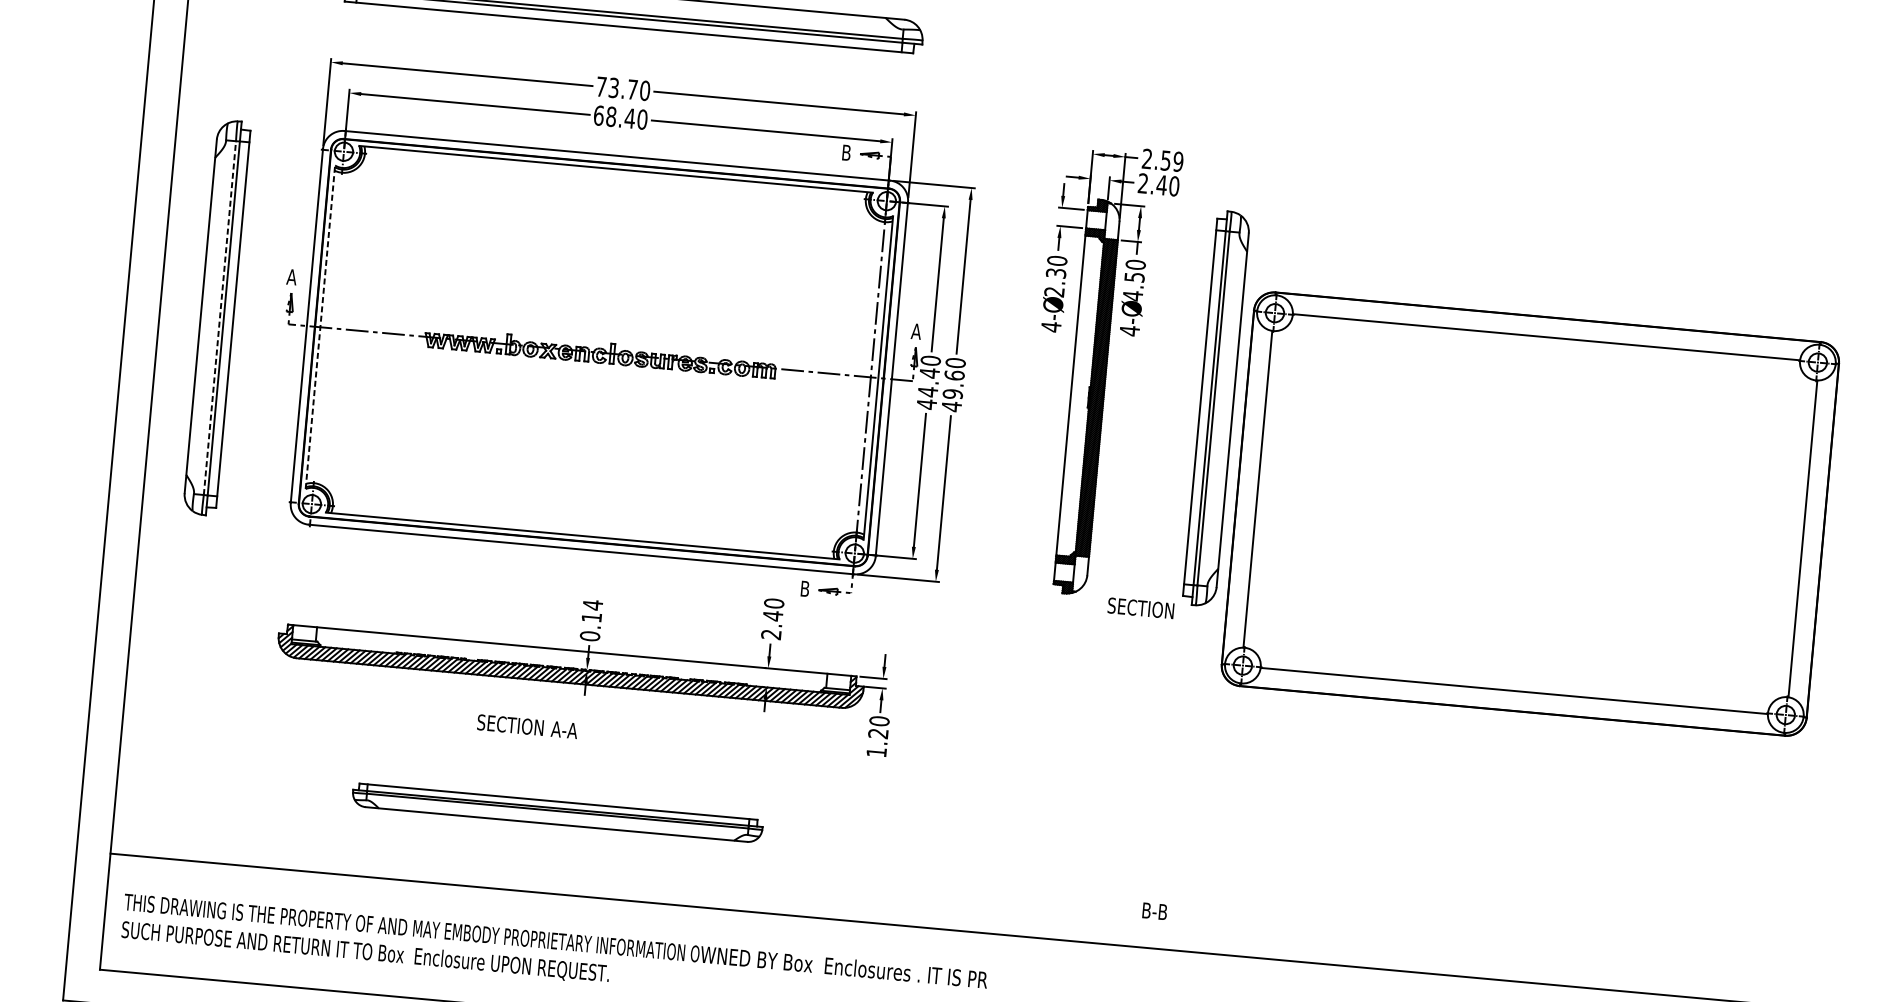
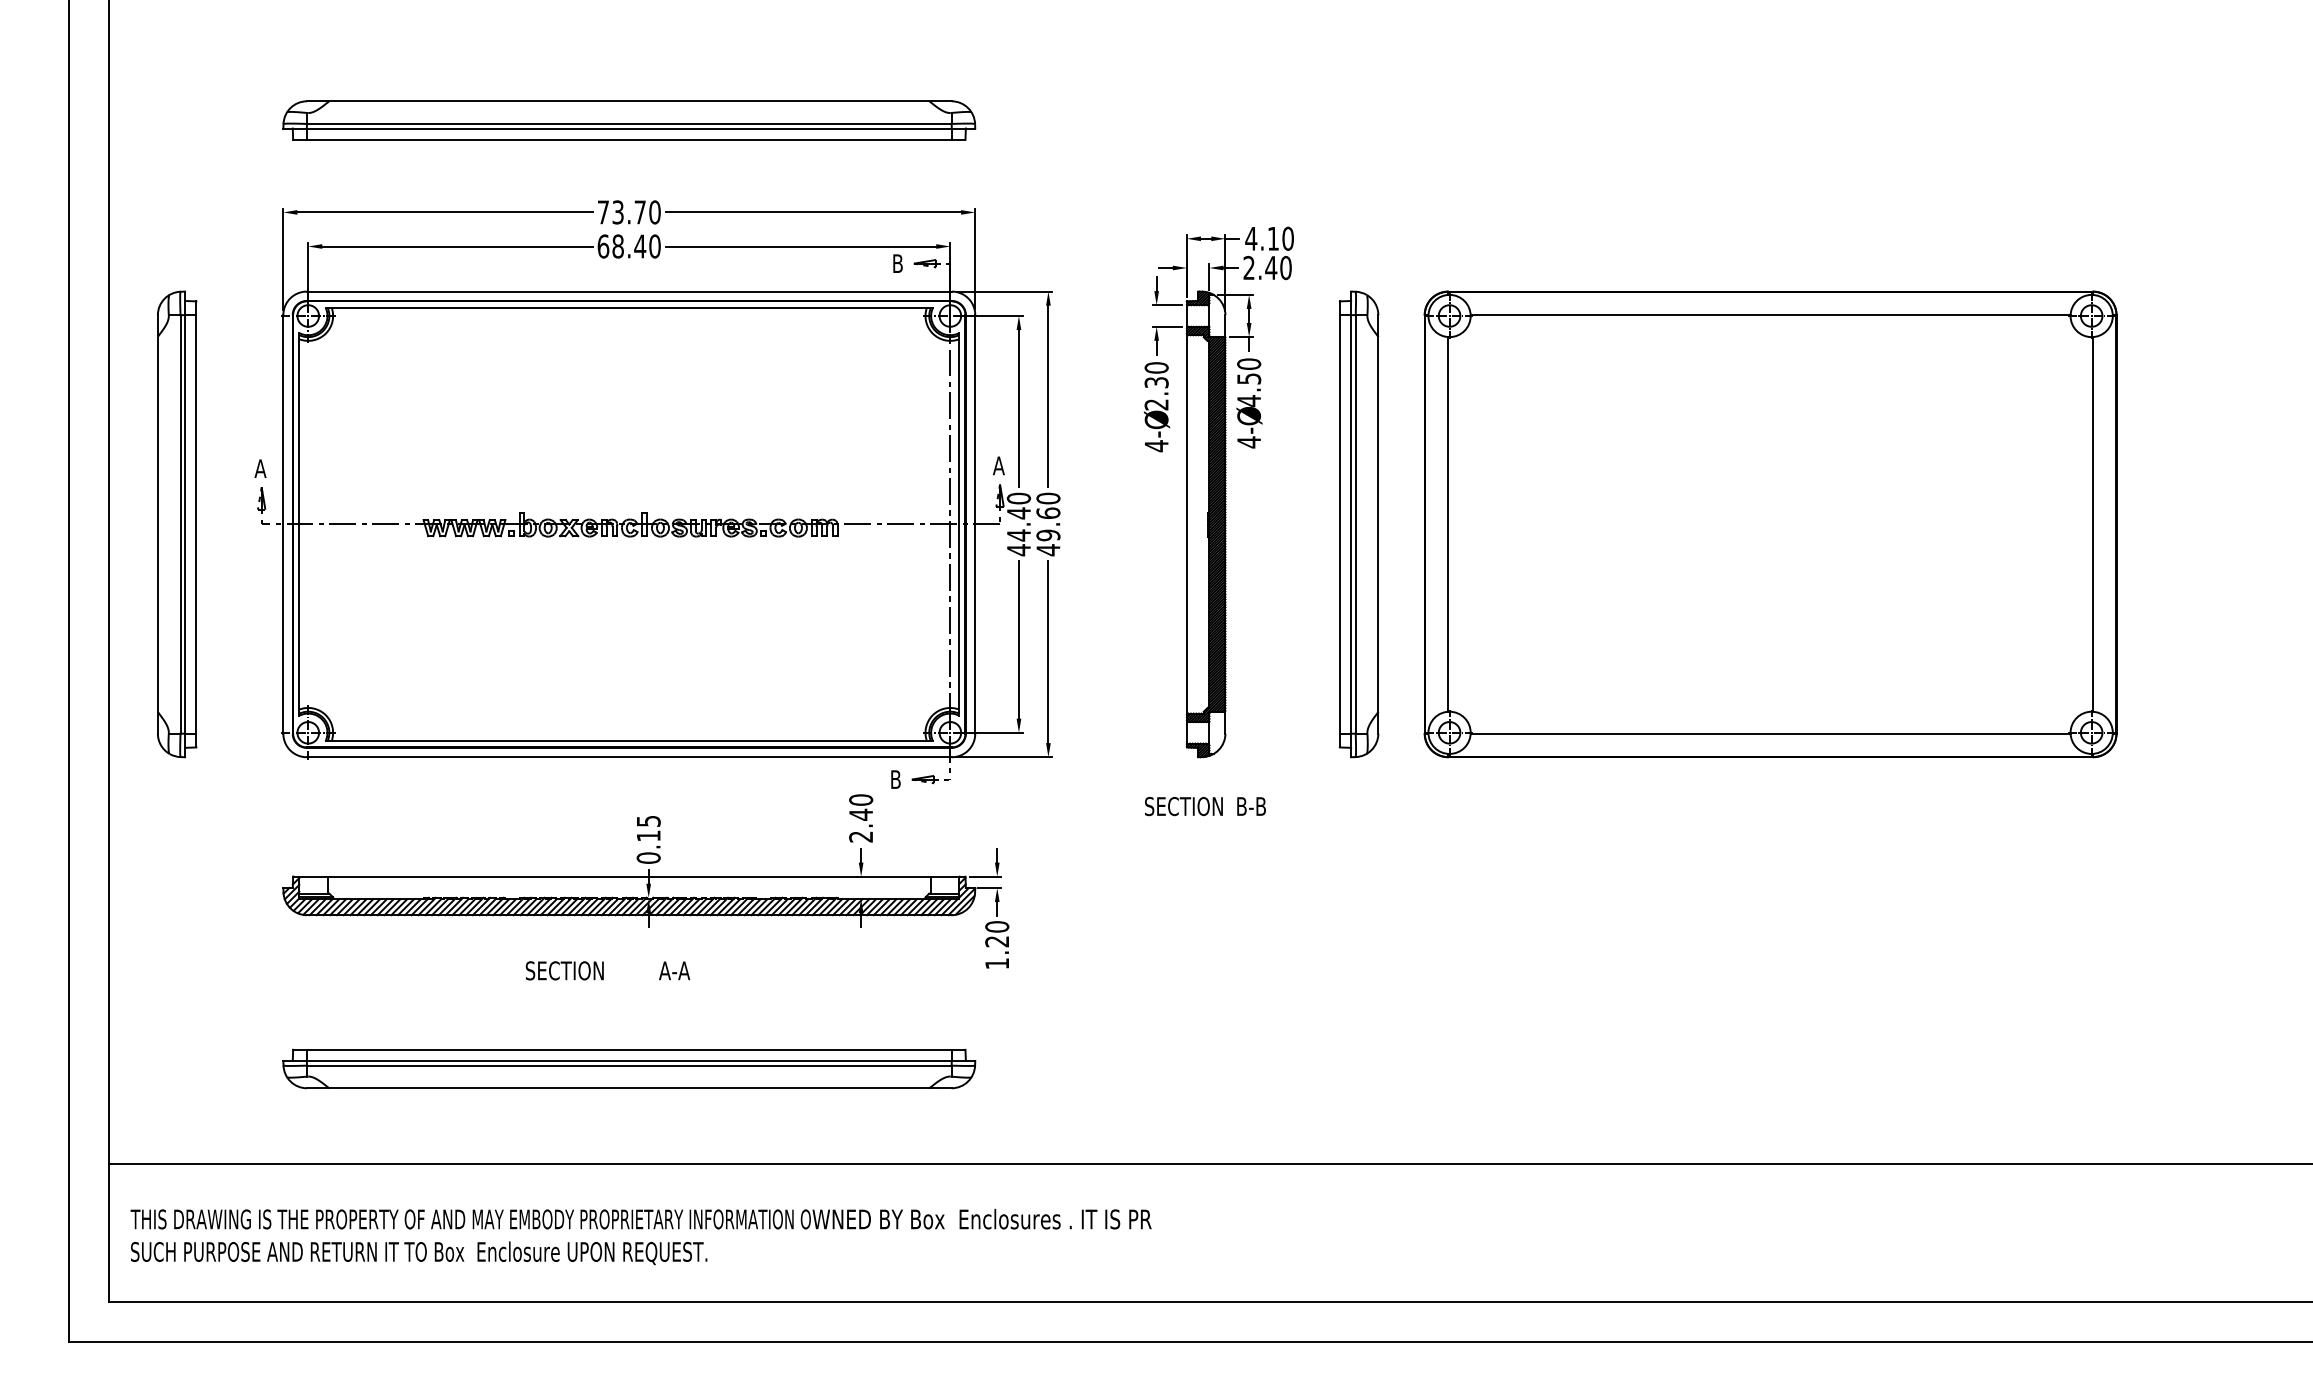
text: (1162, 160) -> (1269, 238), 2.59 -> 4.10
line: (219, 317) -> (180, 523), dashed -> solid
line: (320, 326) -> (299, 523), dashed -> solid
part: (1530, 514) -> (1770, 524), moved
text: (592, 605) -> (648, 821), 0.14 -> 0.15
text: (1140, 608) -> (1183, 806), moved
text: (564, 729) -> (674, 970), moved
part: (557, 812) -> (629, 1068), size x1.43
text: (1154, 911) -> (1251, 806), moved

